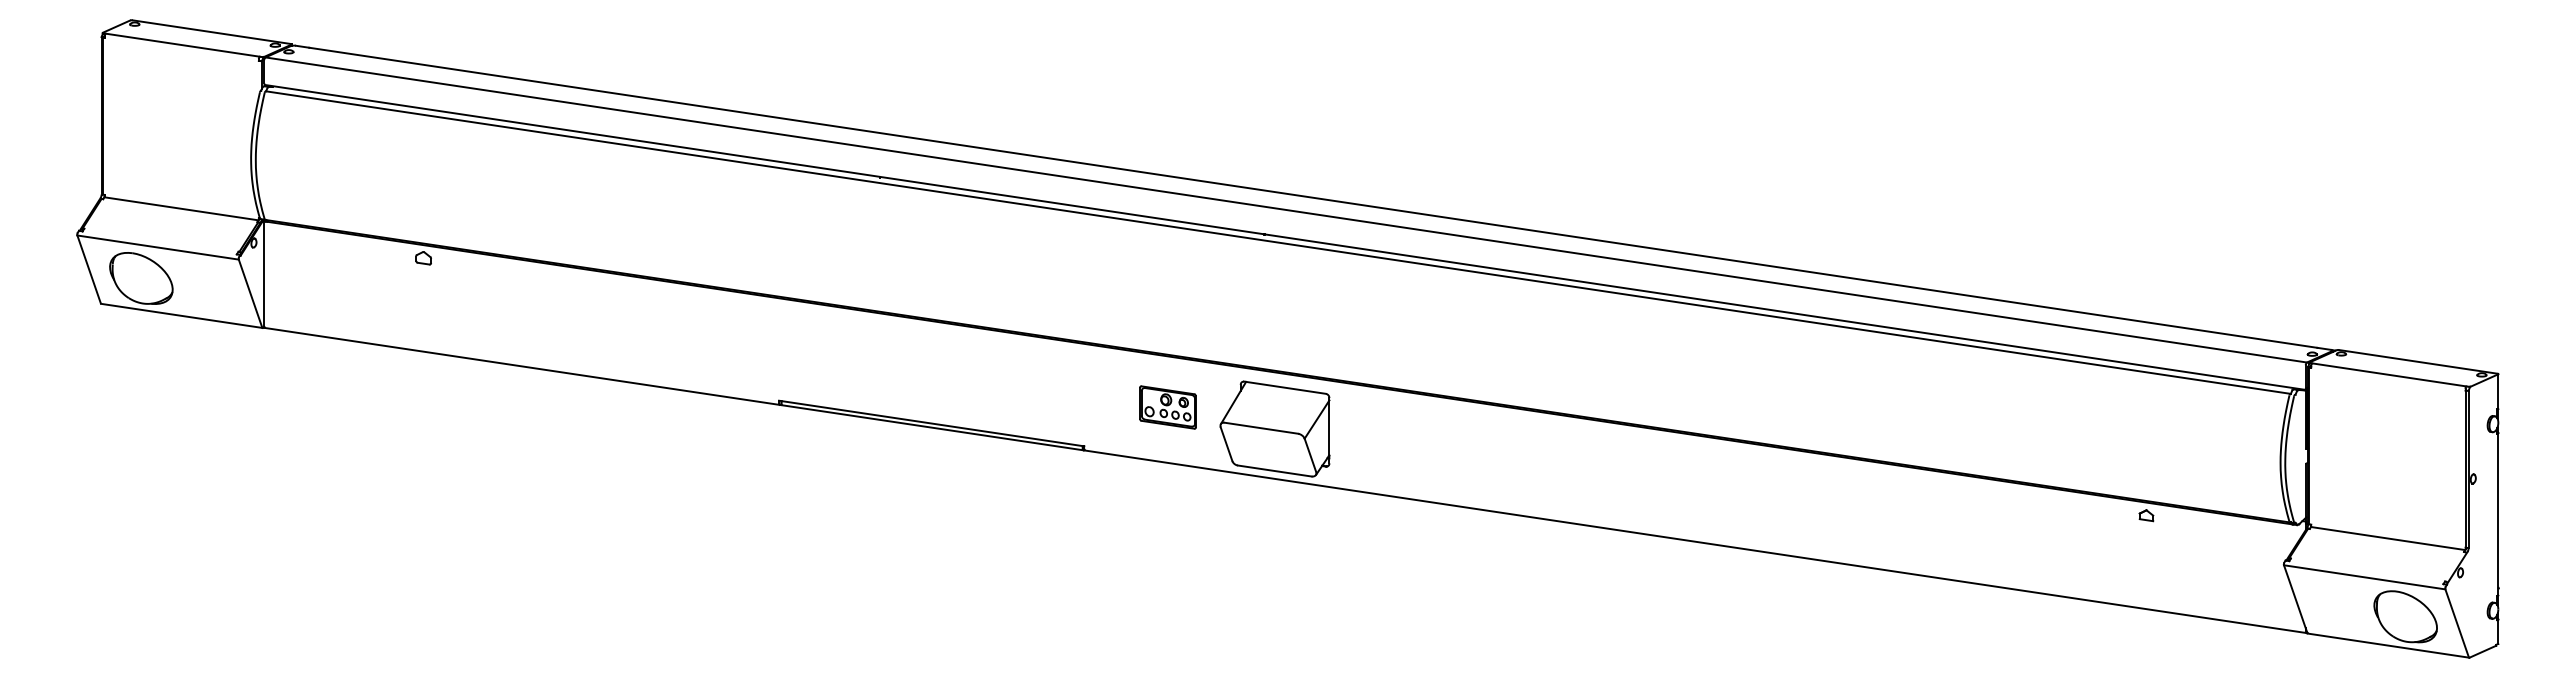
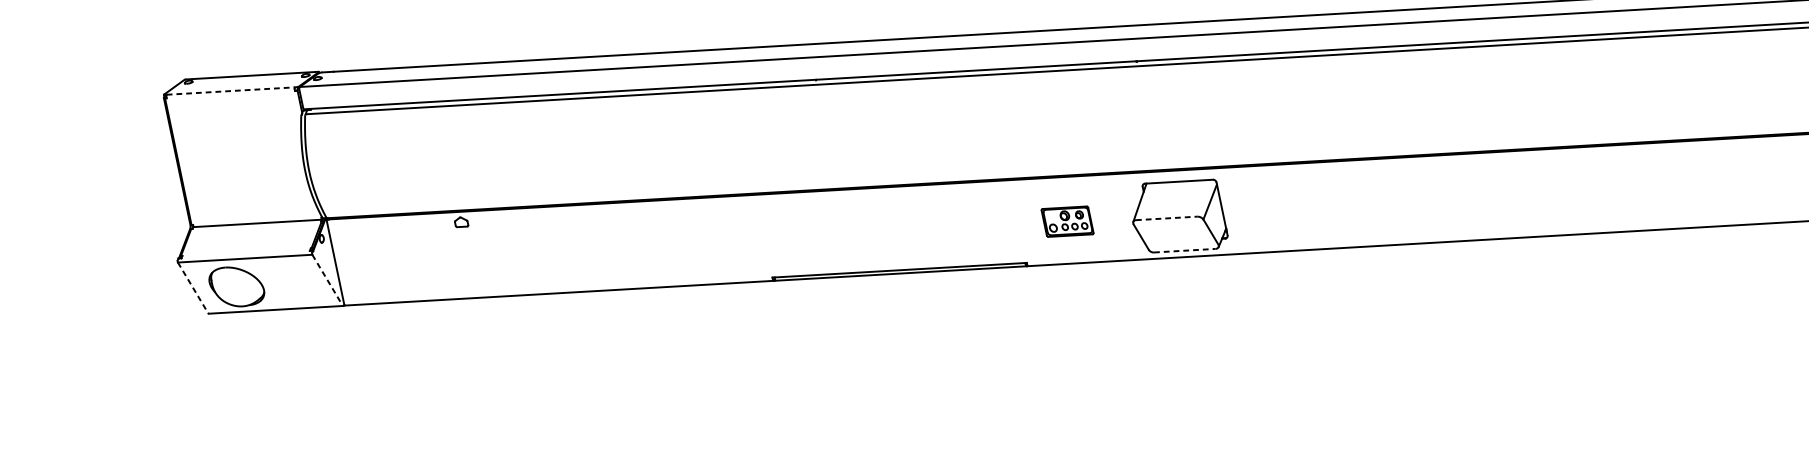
line: (182, 45) -> (230, 91), solid -> dashed
line: (89, 269) -> (193, 287), solid -> dashed
line: (250, 293) -> (327, 280), solid -> dashed
part: (1167, 407) -> (1067, 221), moved
line: (1261, 428) -> (1166, 218), solid -> dashed
line: (1275, 471) -> (1185, 250), solid -> dashed

